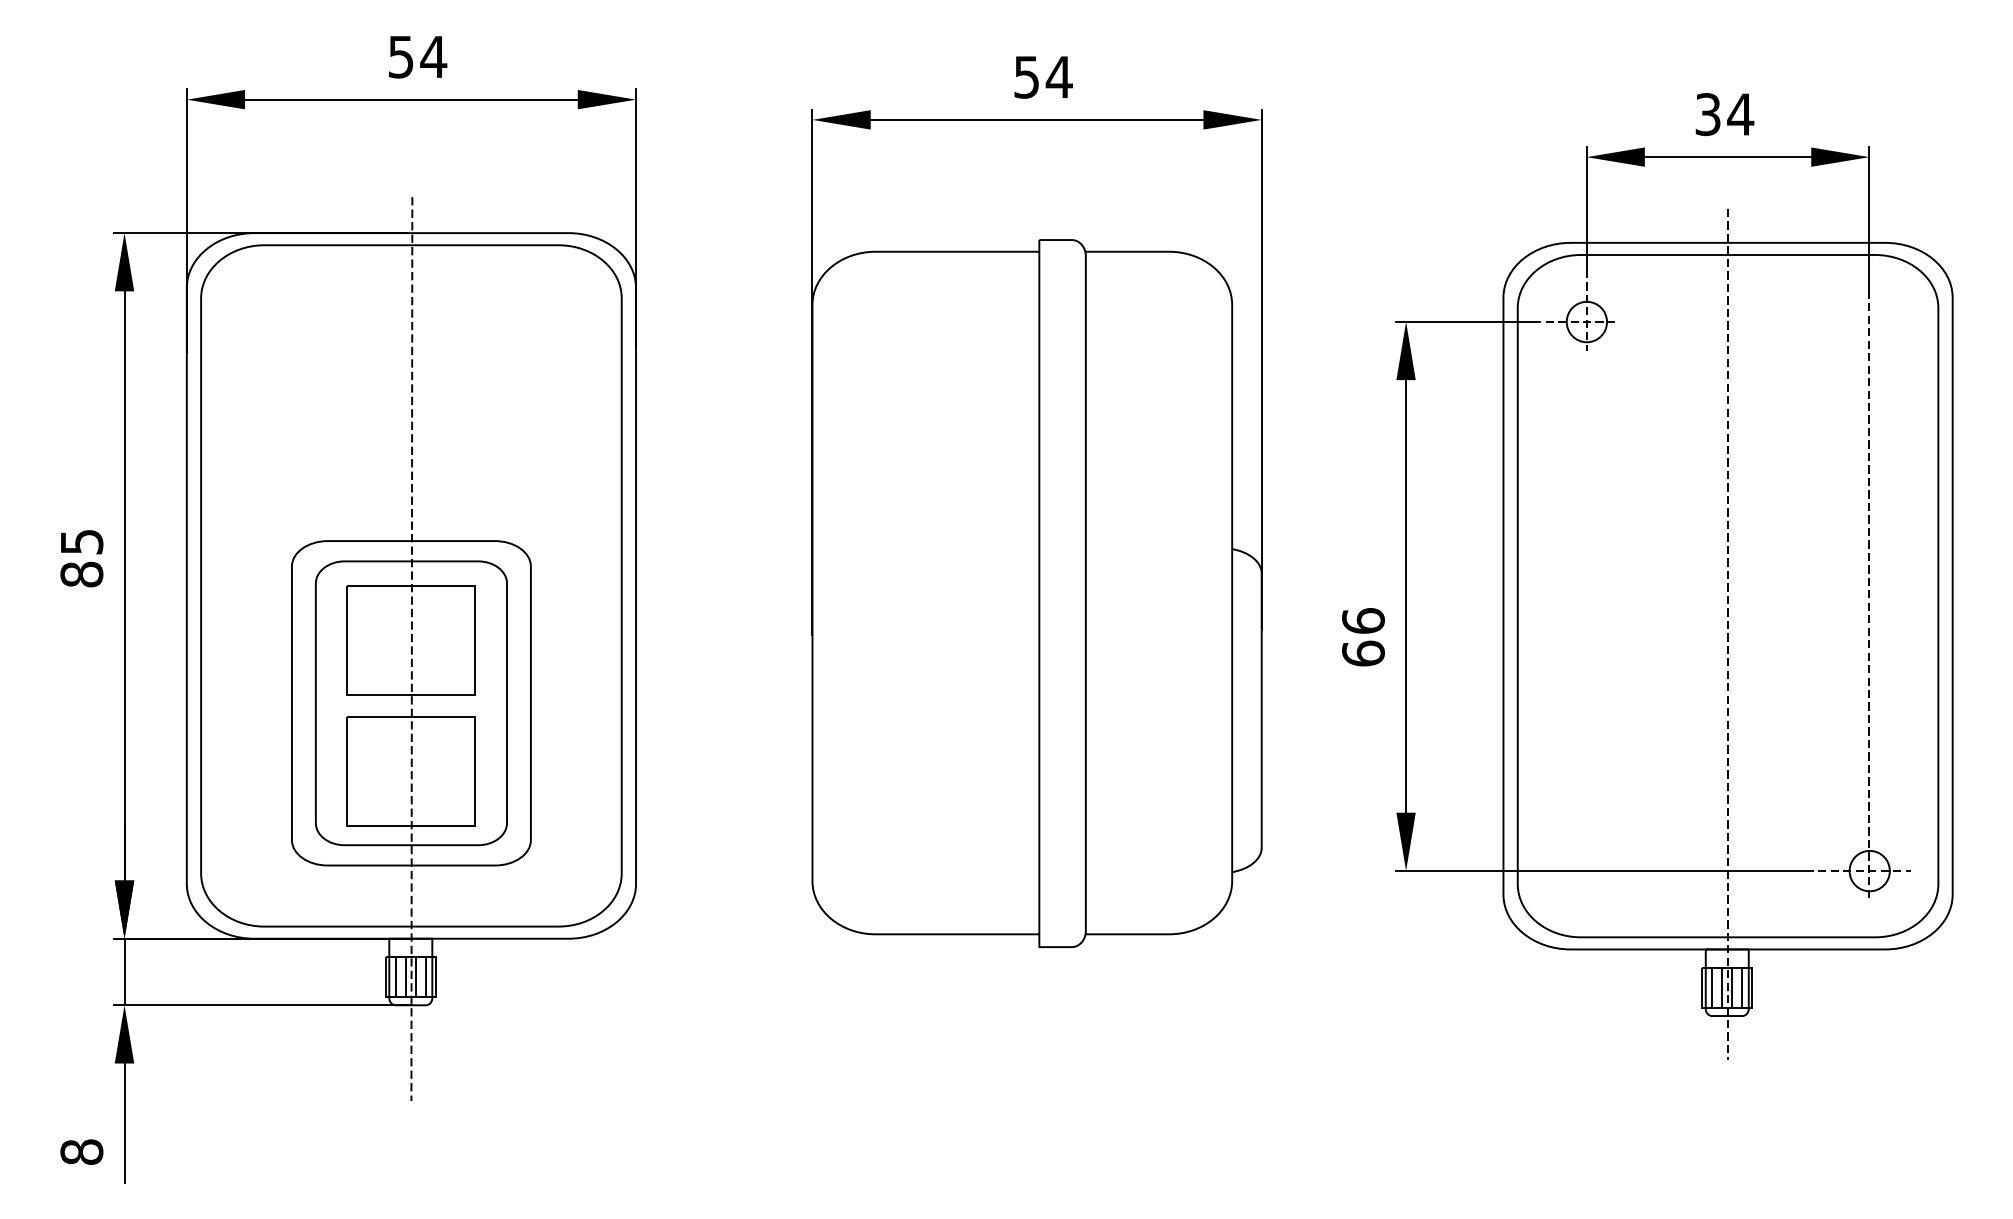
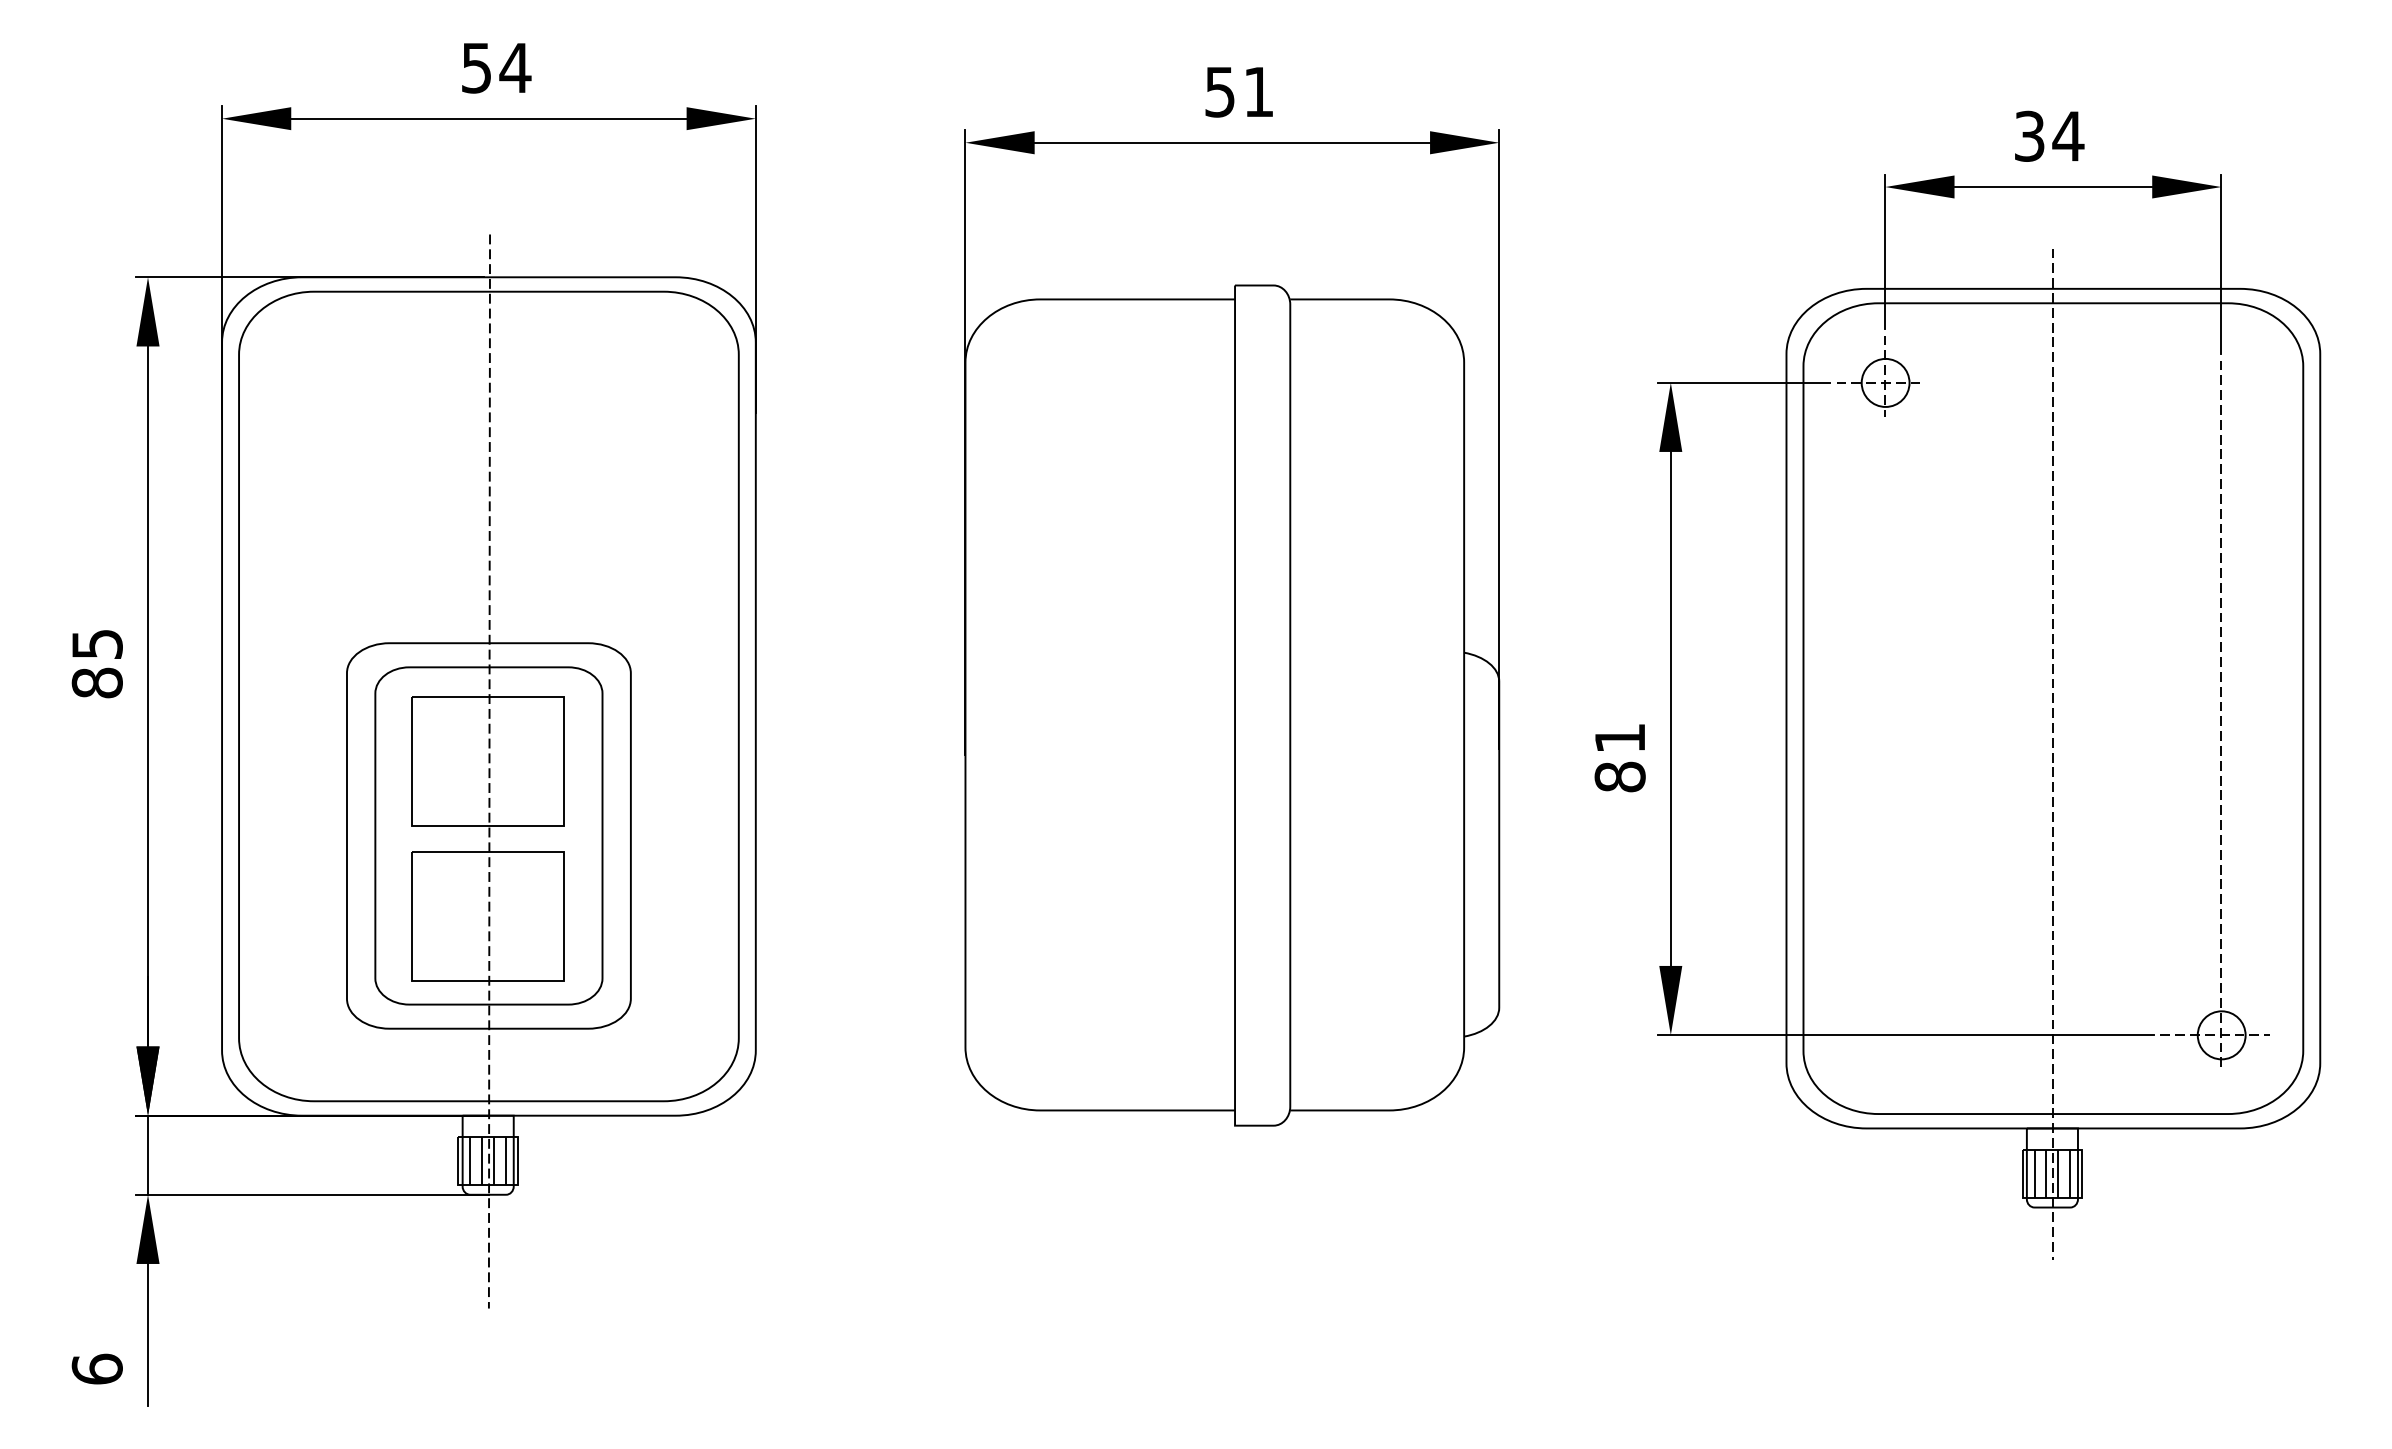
text: (1059, 76) -> (1258, 91), 54 -> 51
text: (1362, 637) -> (1619, 757), 66 -> 81
text: (81, 1151) -> (96, 1368), 8 -> 6

